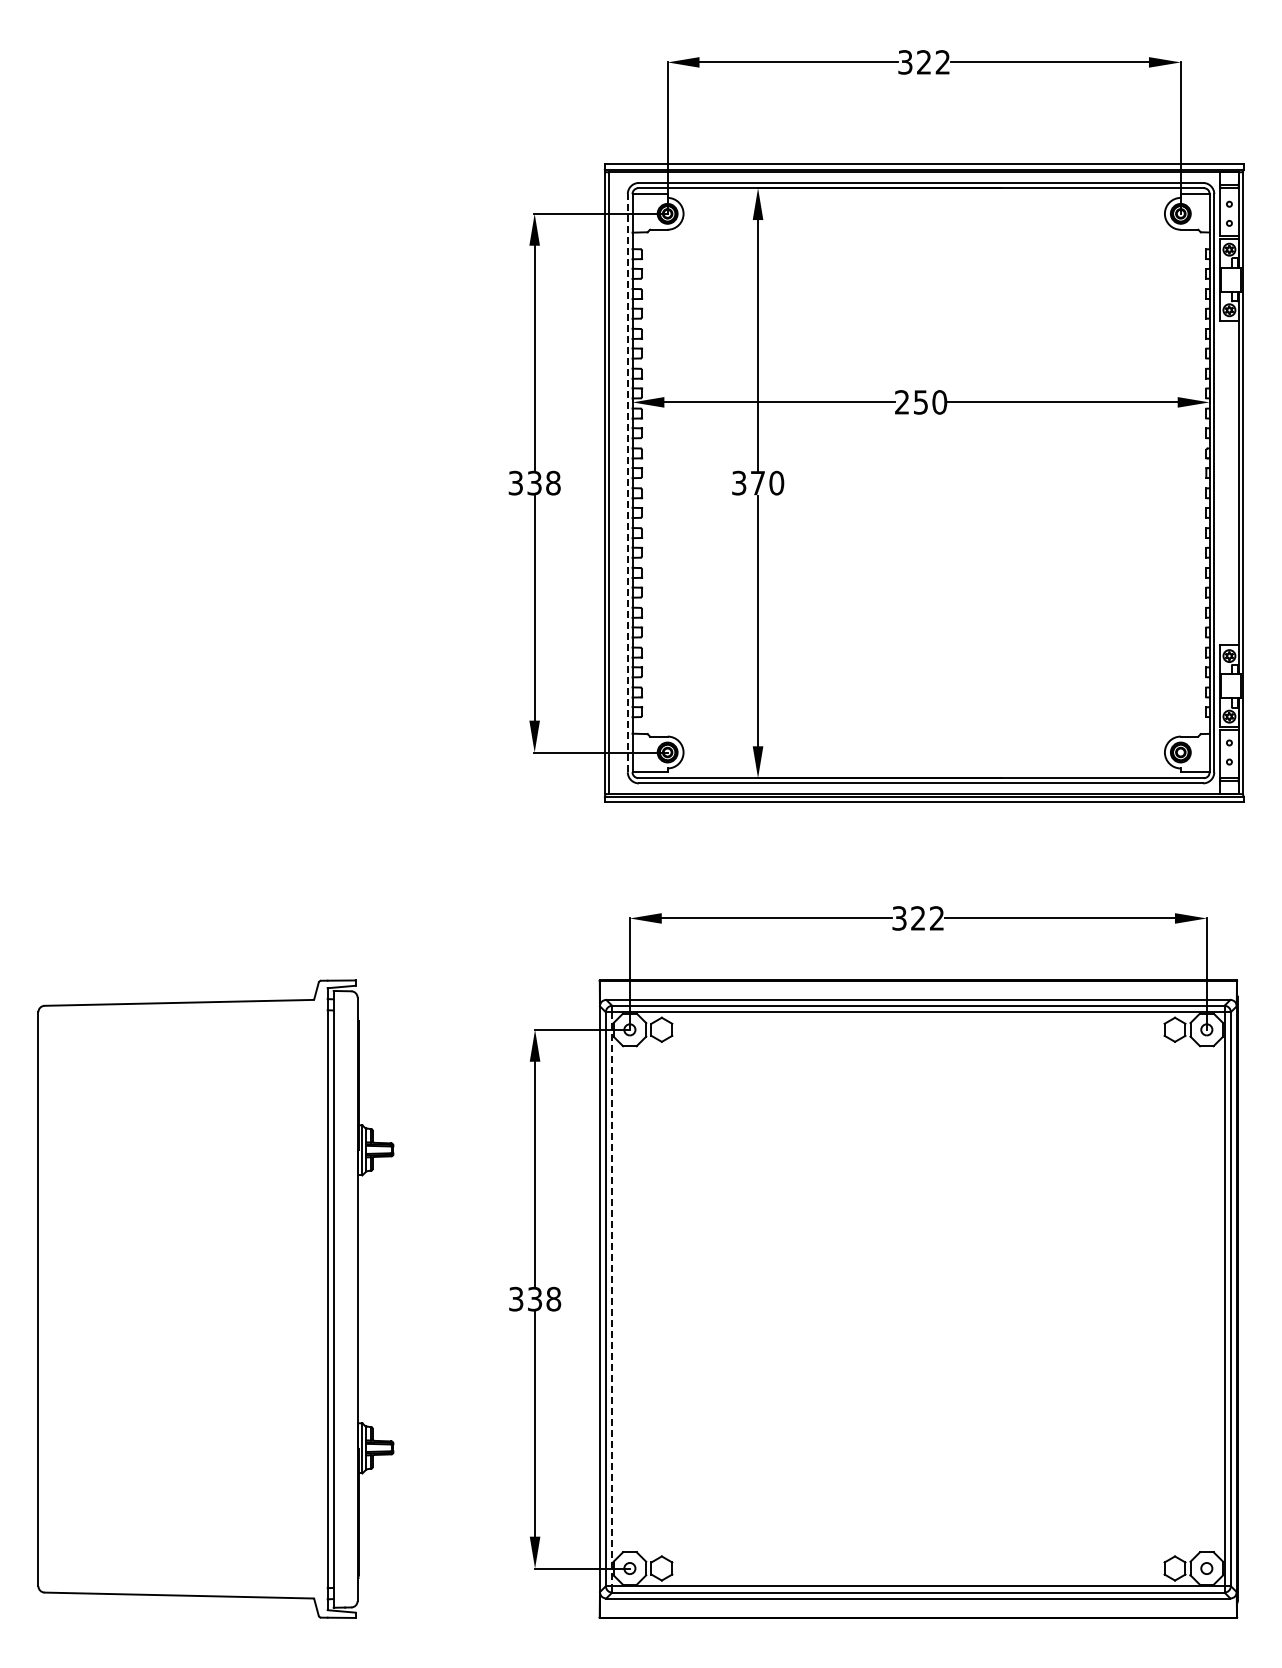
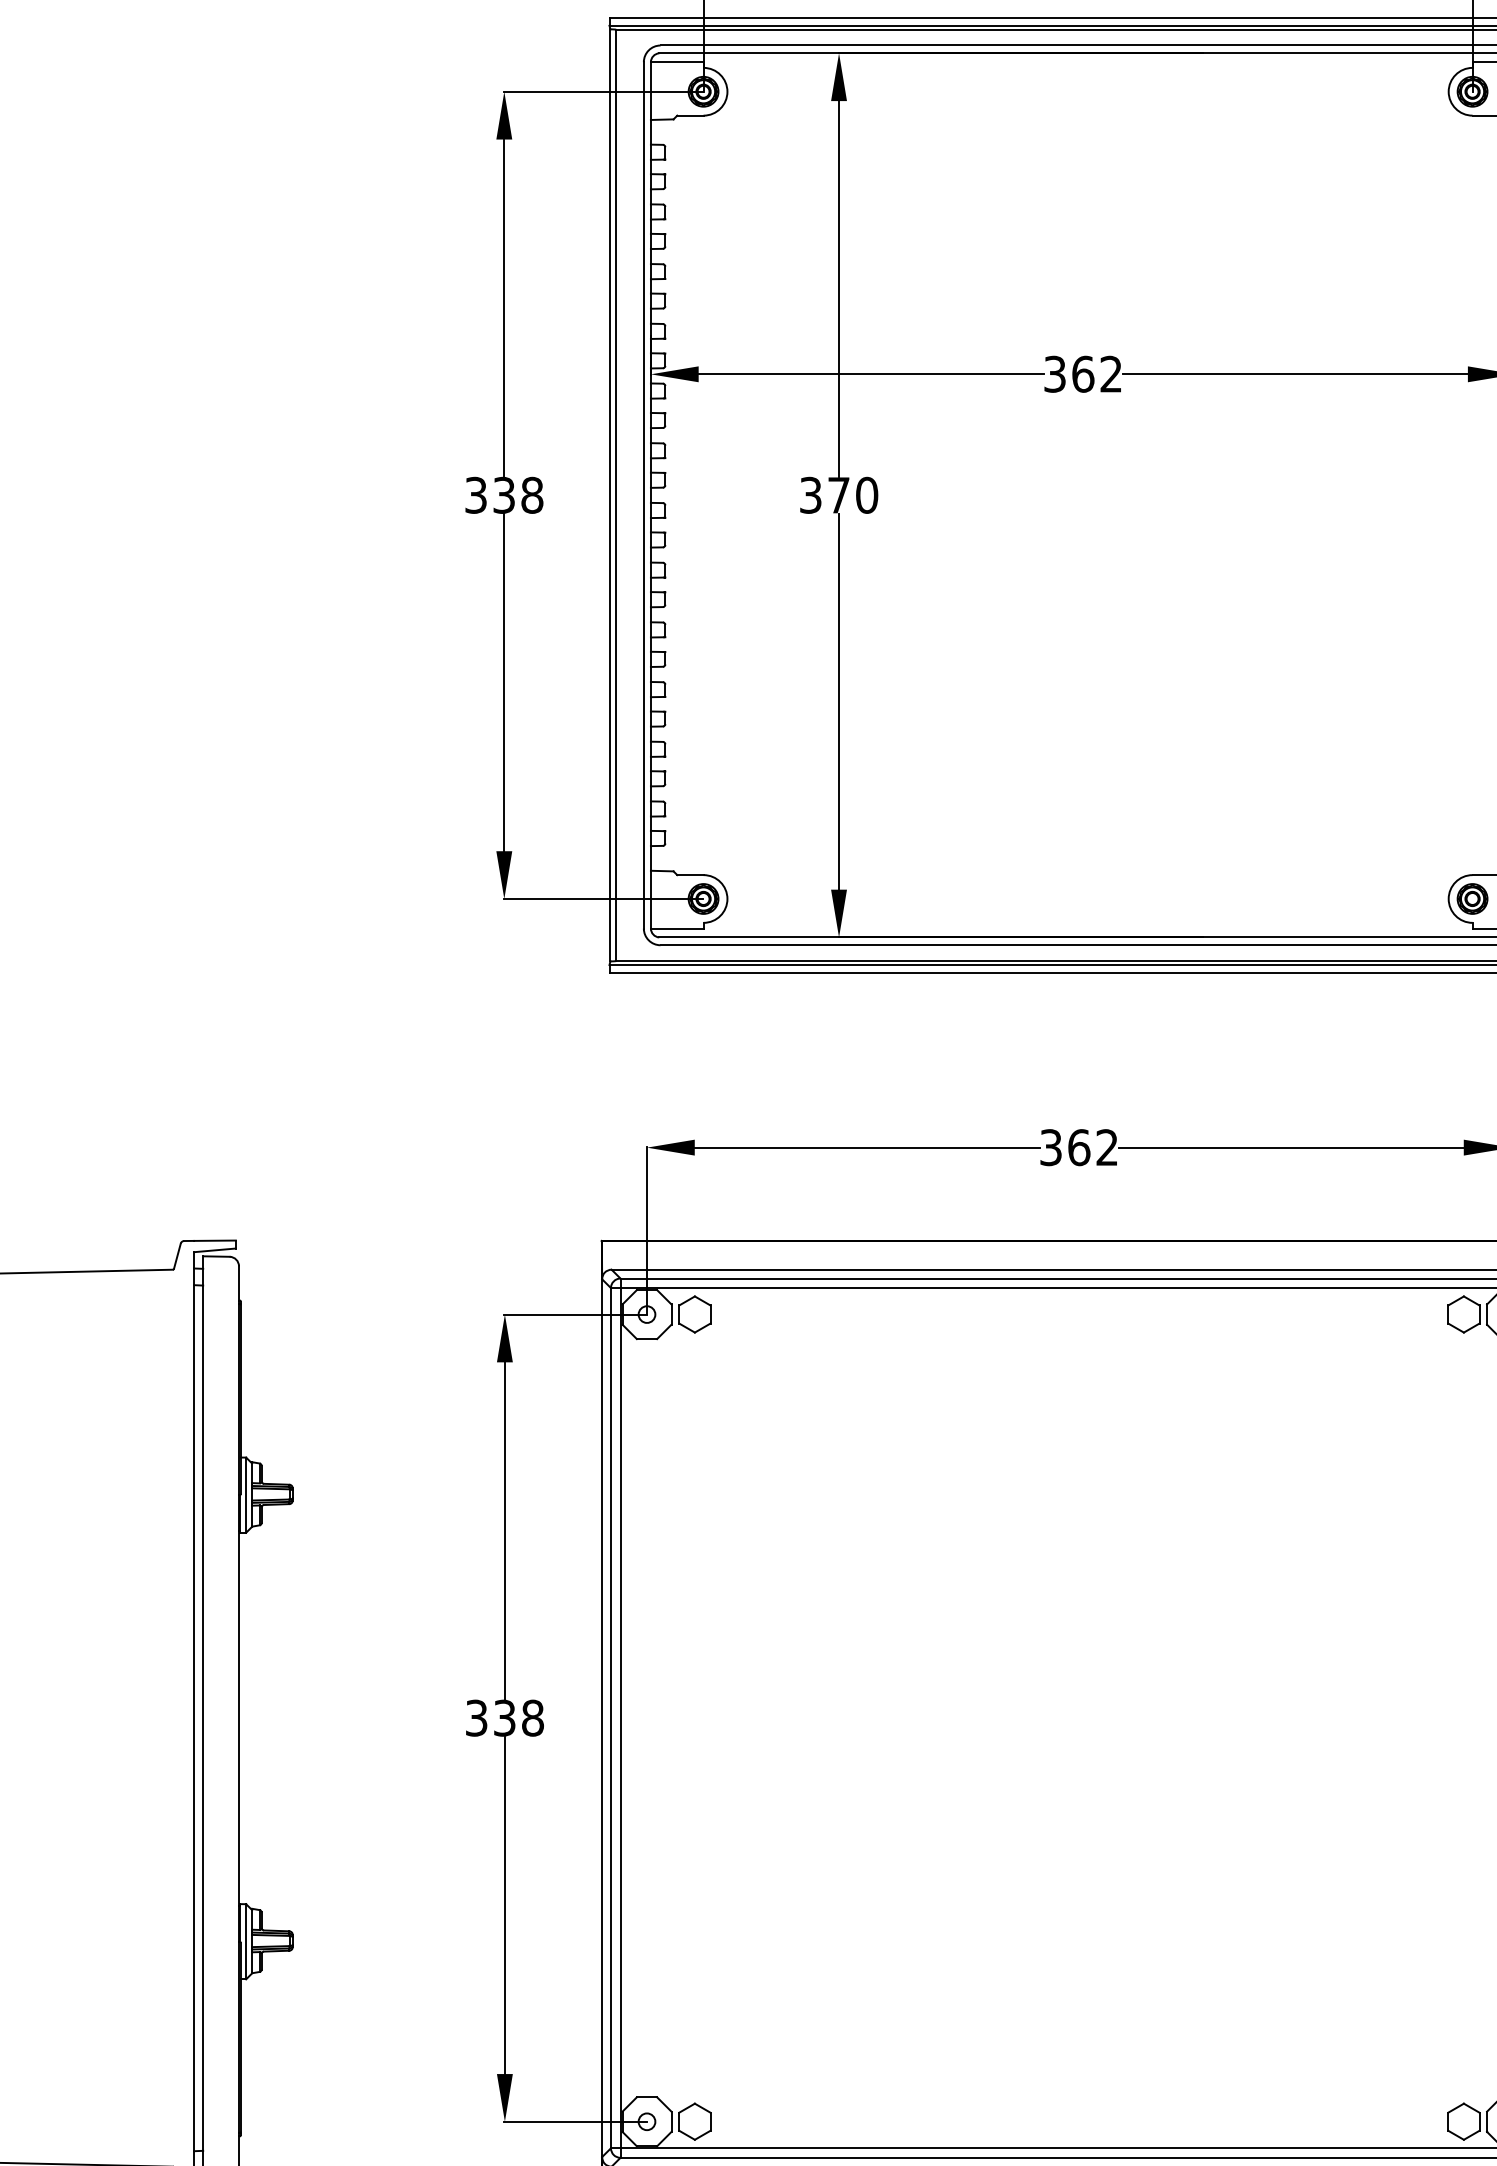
text: (921, 402) -> (1083, 374), 250 -> 362
line: (627, 482) -> (643, 494), dashed -> solid
text: (918, 918) -> (1079, 1147), 322 -> 362
line: (612, 1299) -> (620, 1718), dashed -> solid

